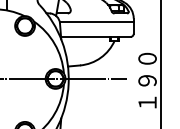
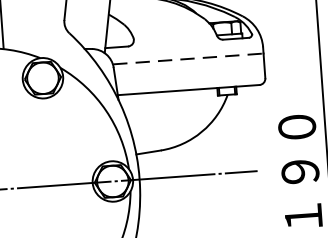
line: (96, 21) -> (187, 58), solid -> dashed

